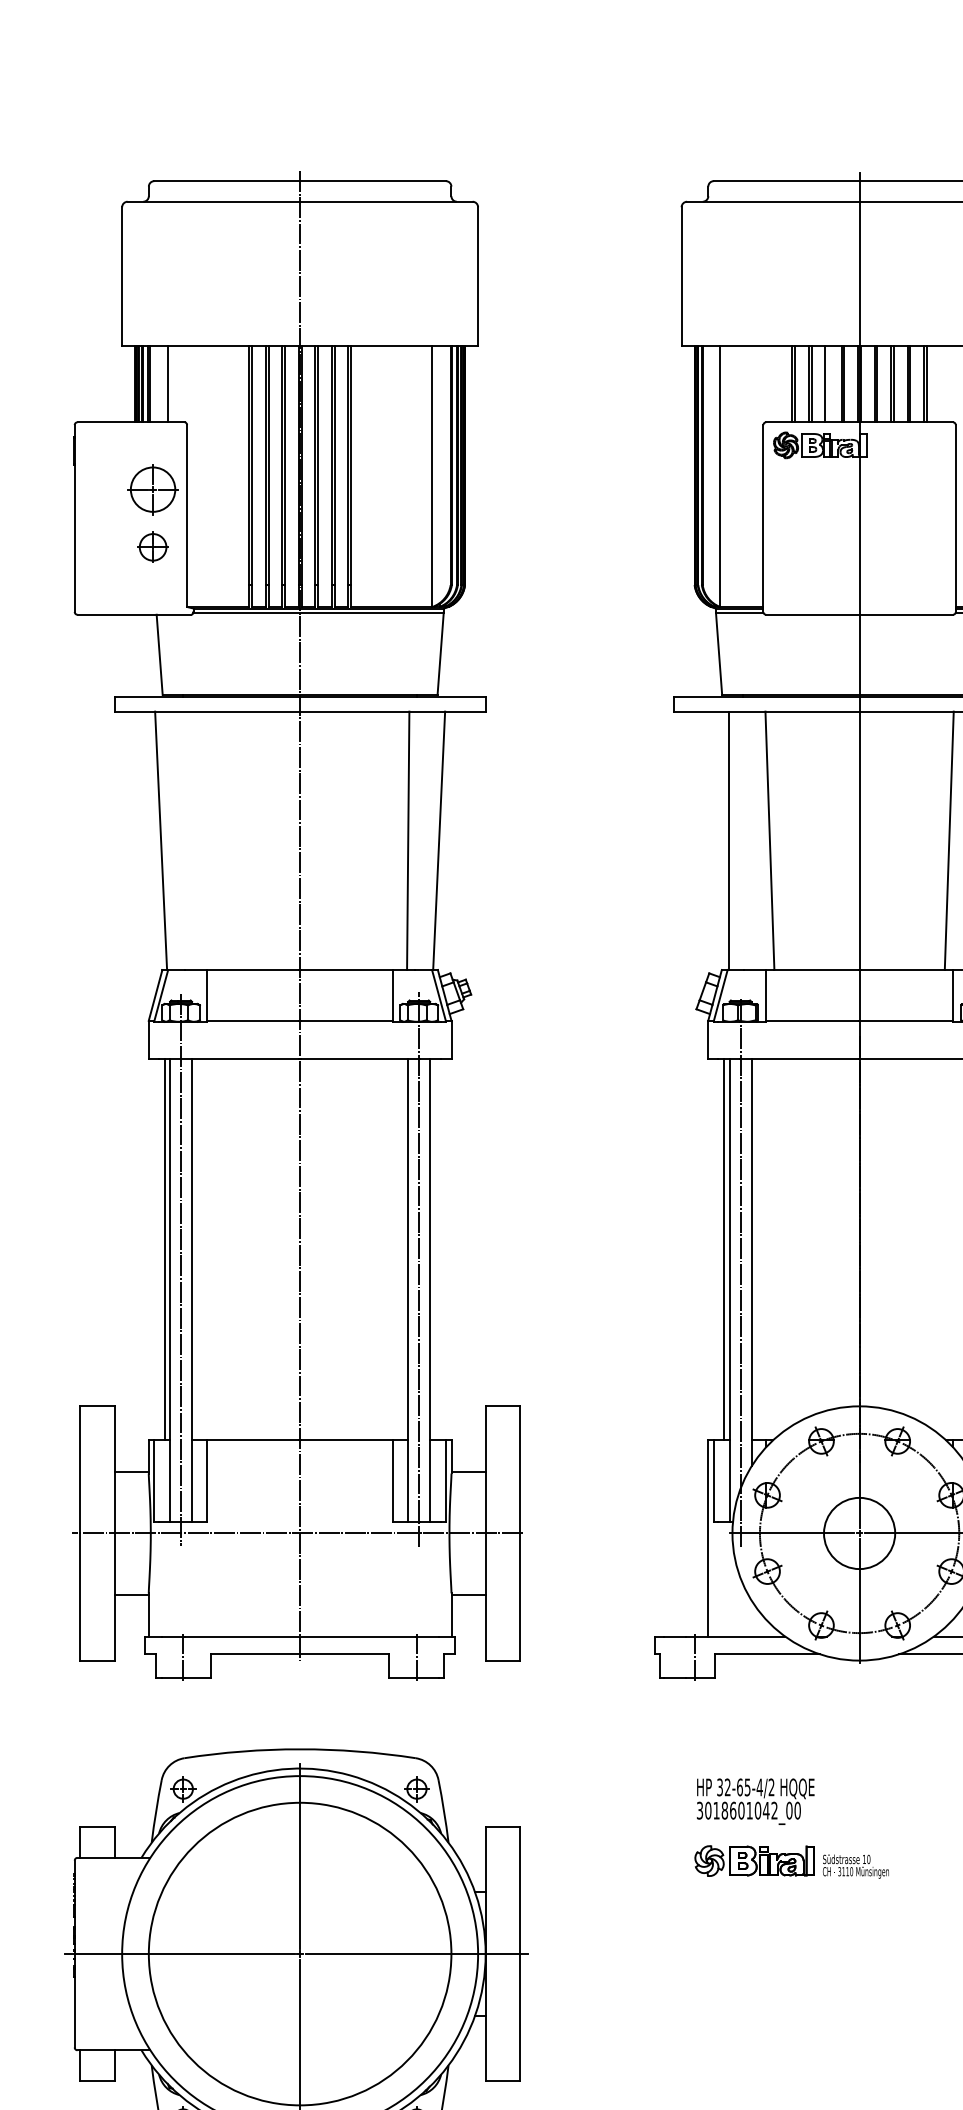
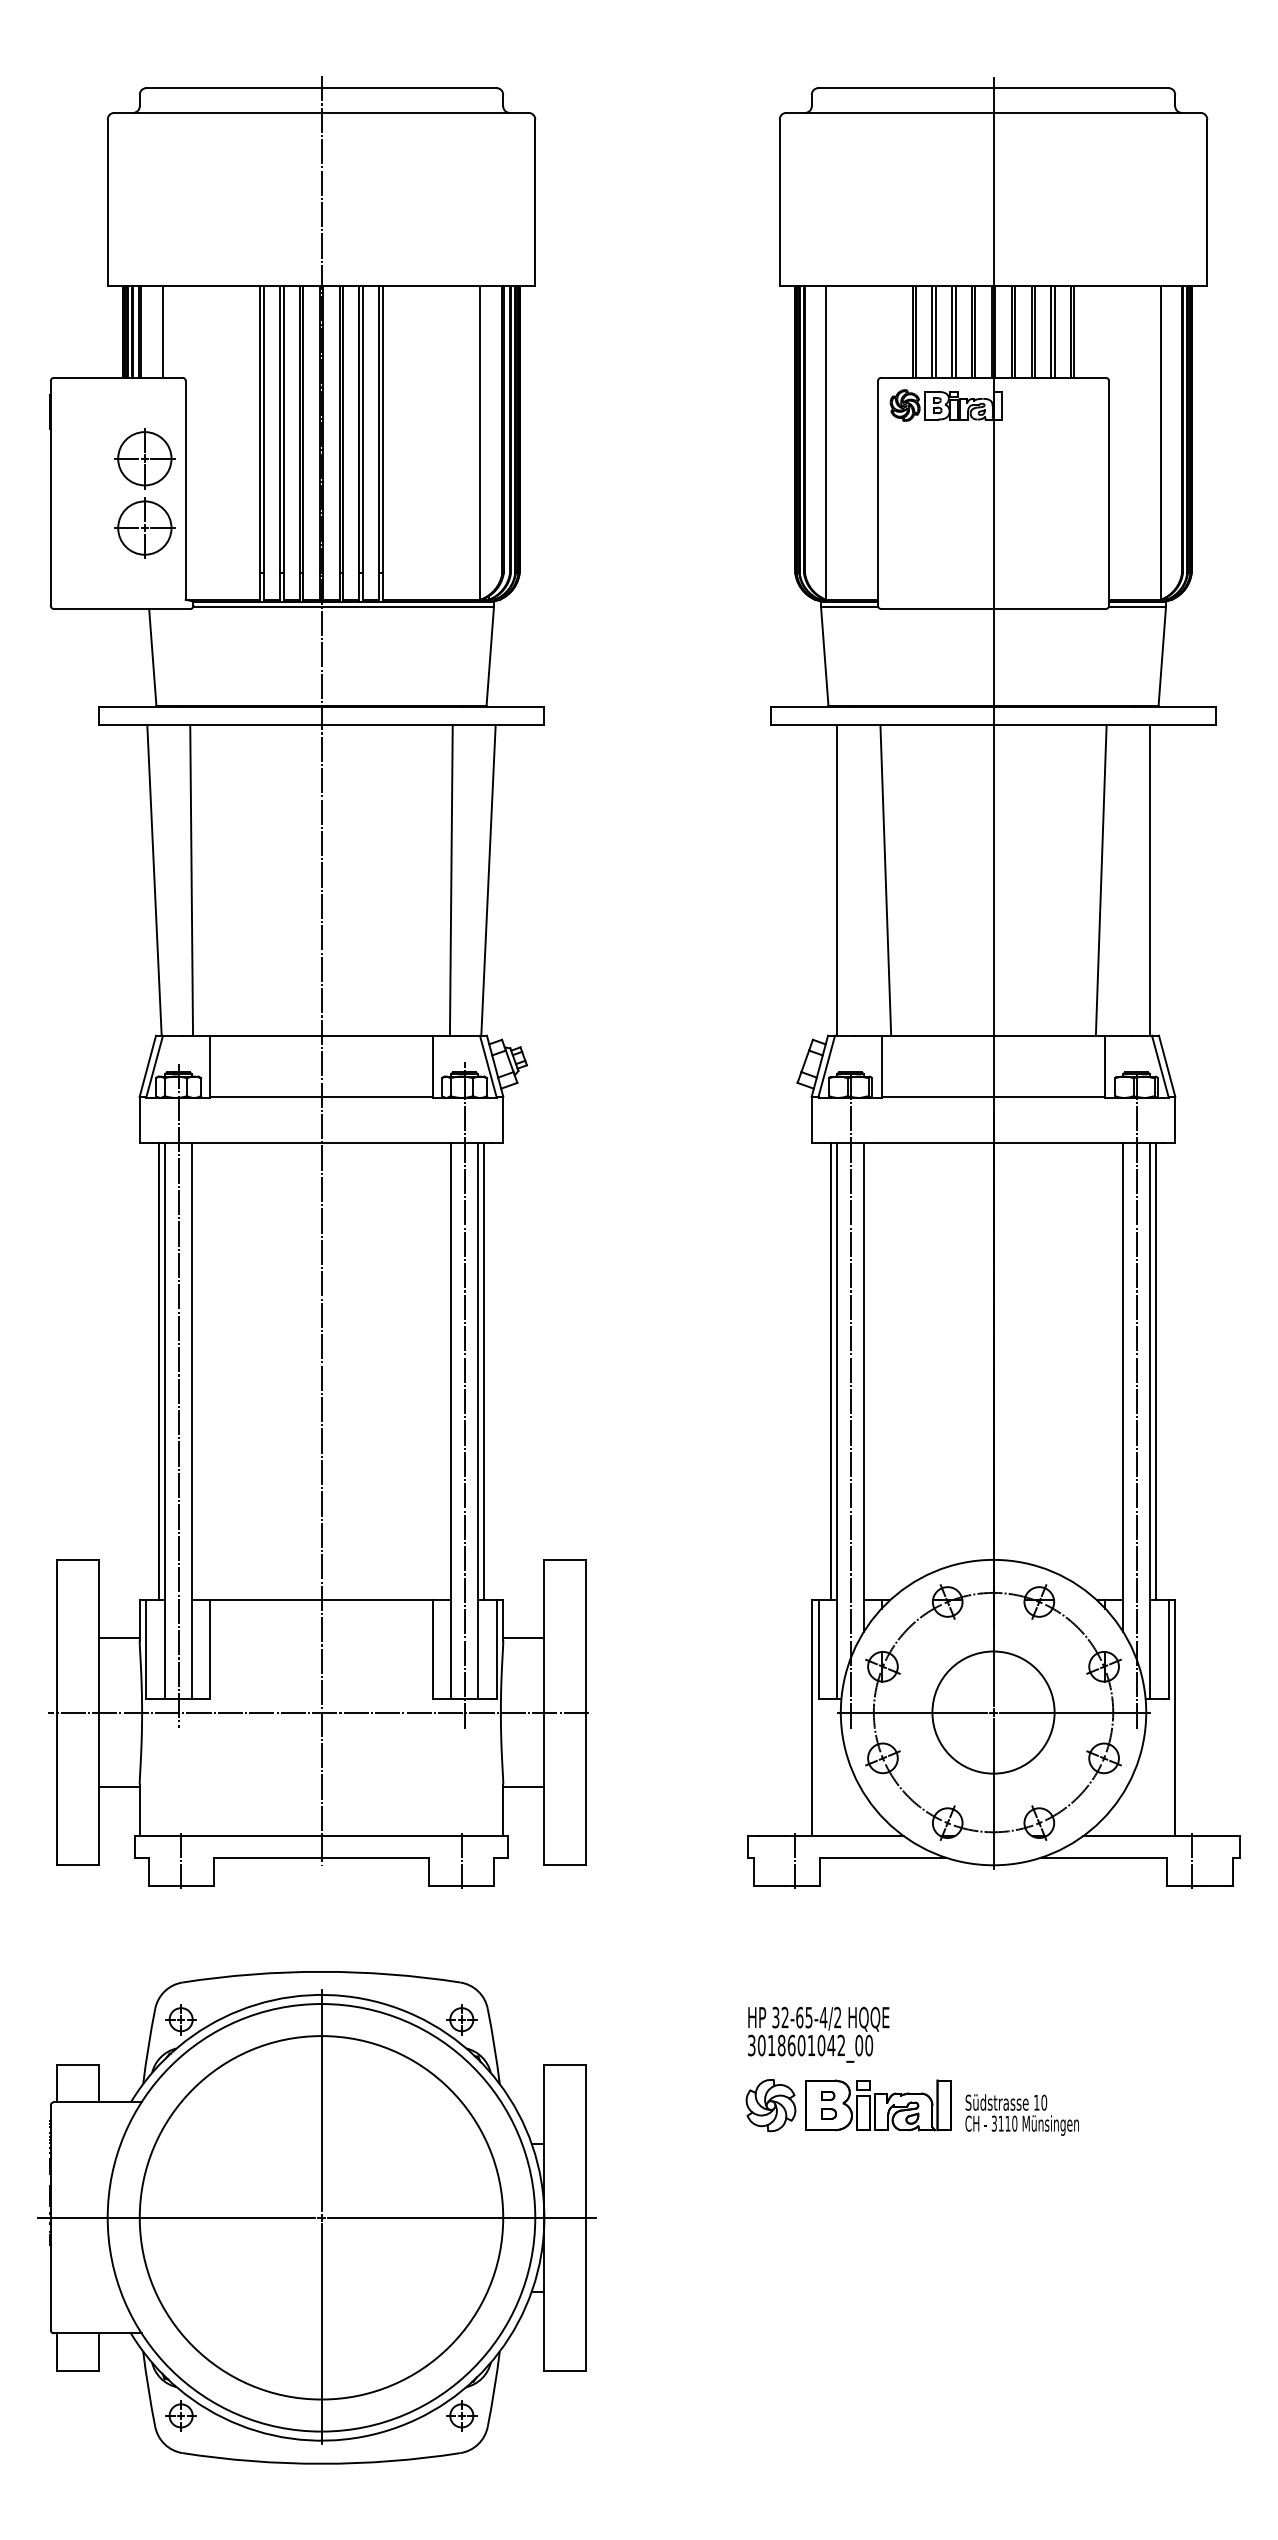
line: (827, 383) -> (955, 331), added
part: (152, 546) -> (144, 527), size x1.67
line: (191, 840) -> (191, 880), added
line: (435, 1249) -> (484, 1371), added
circle: (859, 1533) -> (993, 1712), size x1.43
text: (755, 1801) -> (818, 2034), moved
part: (791, 1862) -> (911, 2107), size x1.43

